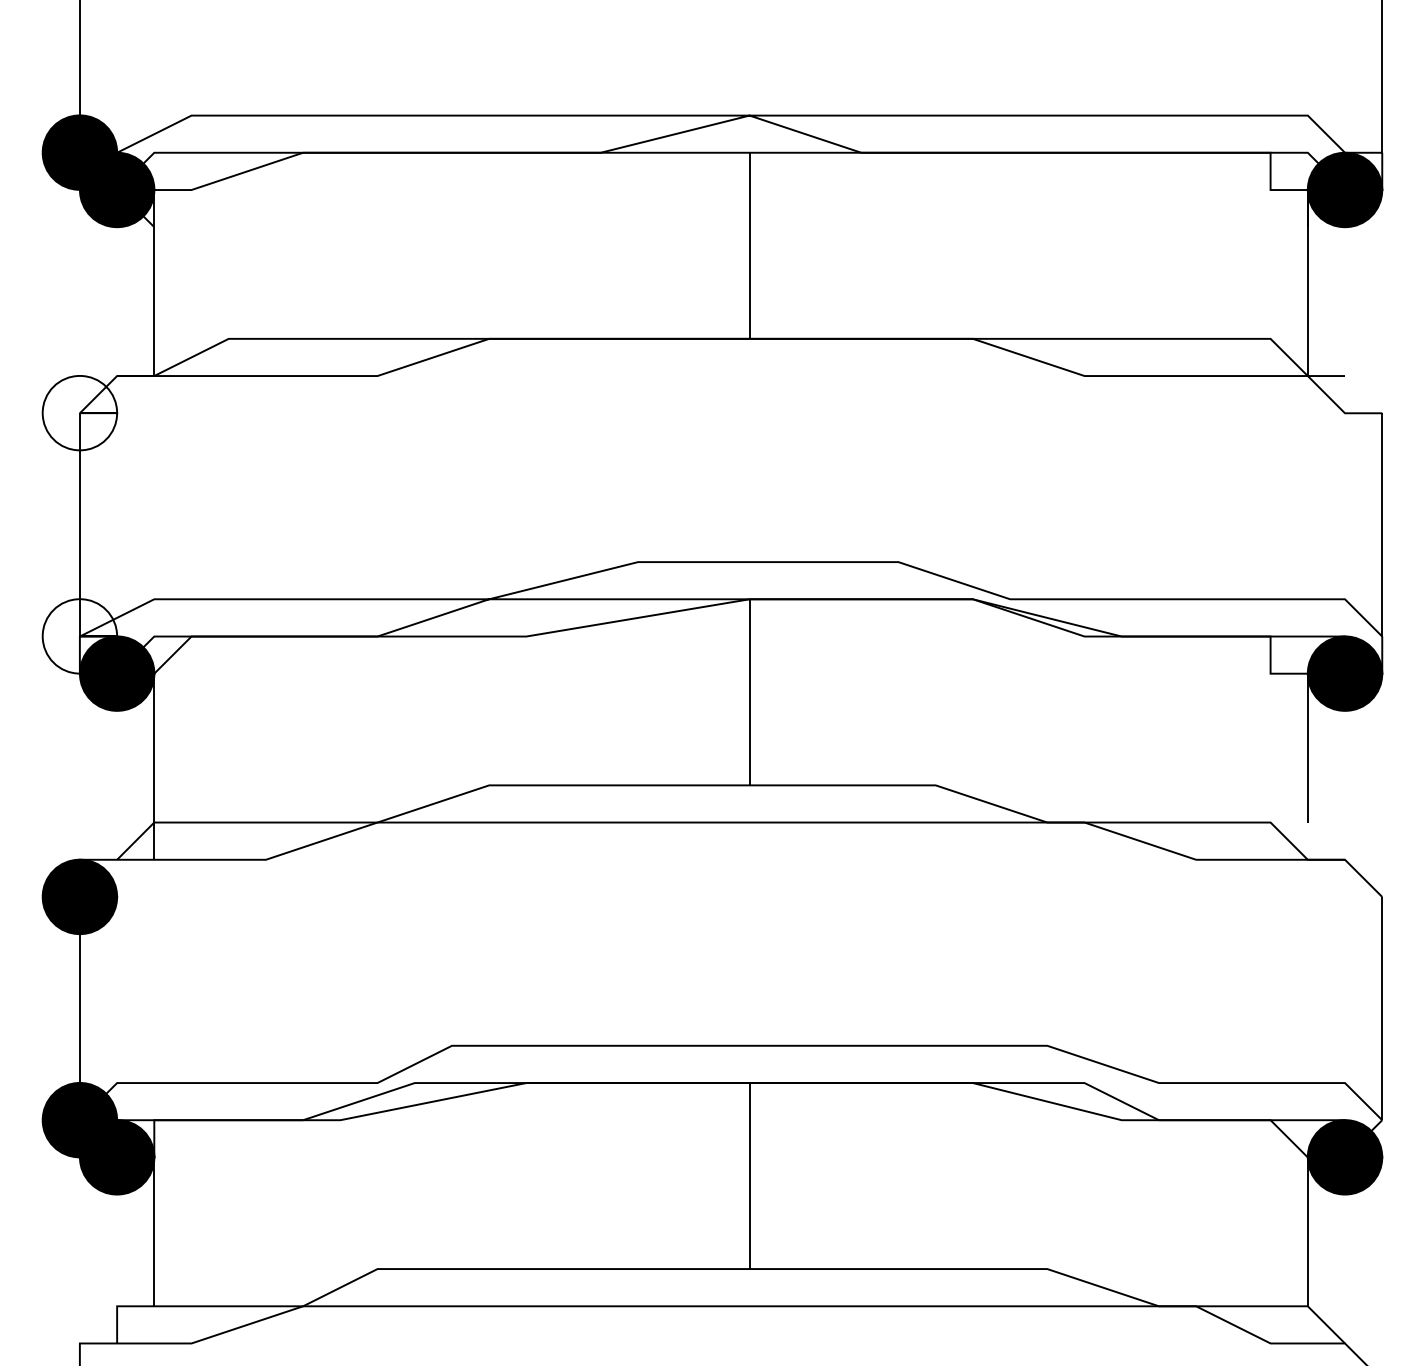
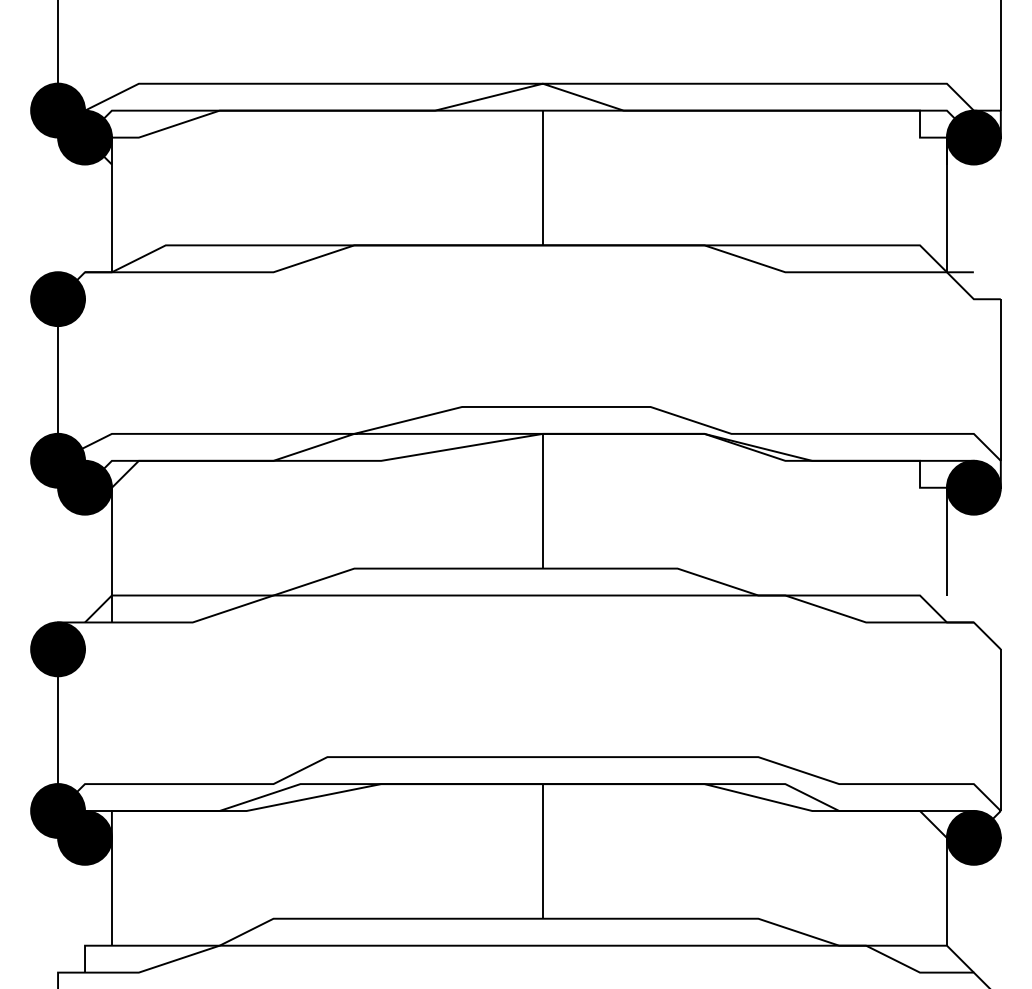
fill: (79, 412) -> (57, 298), added
fill: (79, 636) -> (57, 460), added

